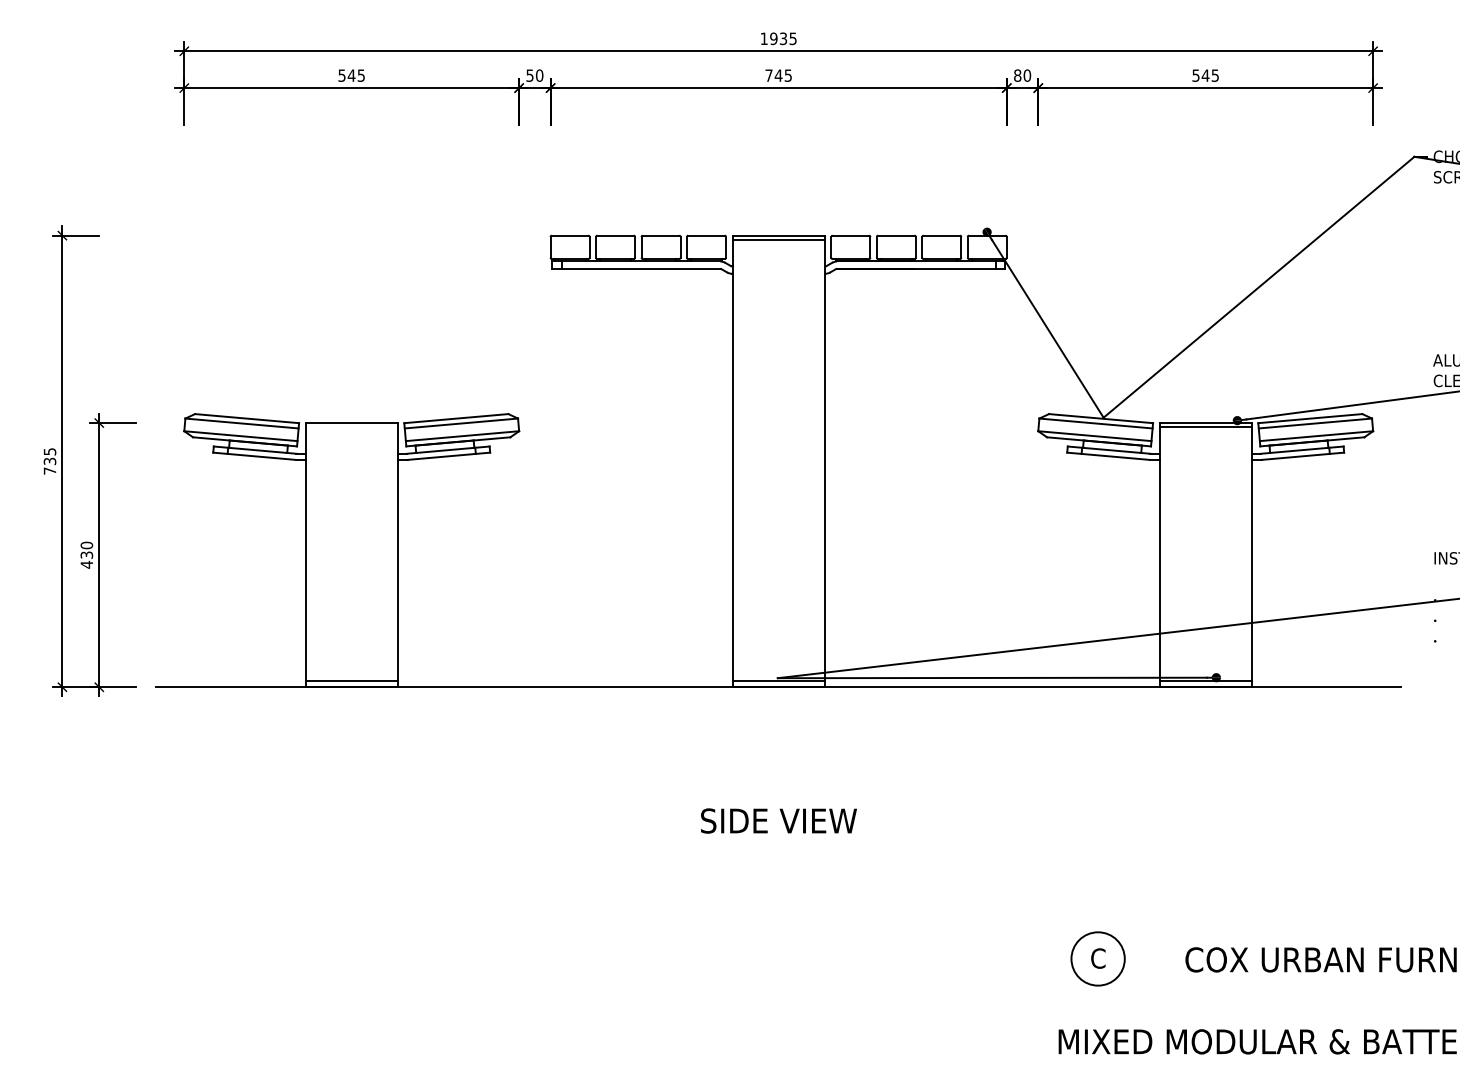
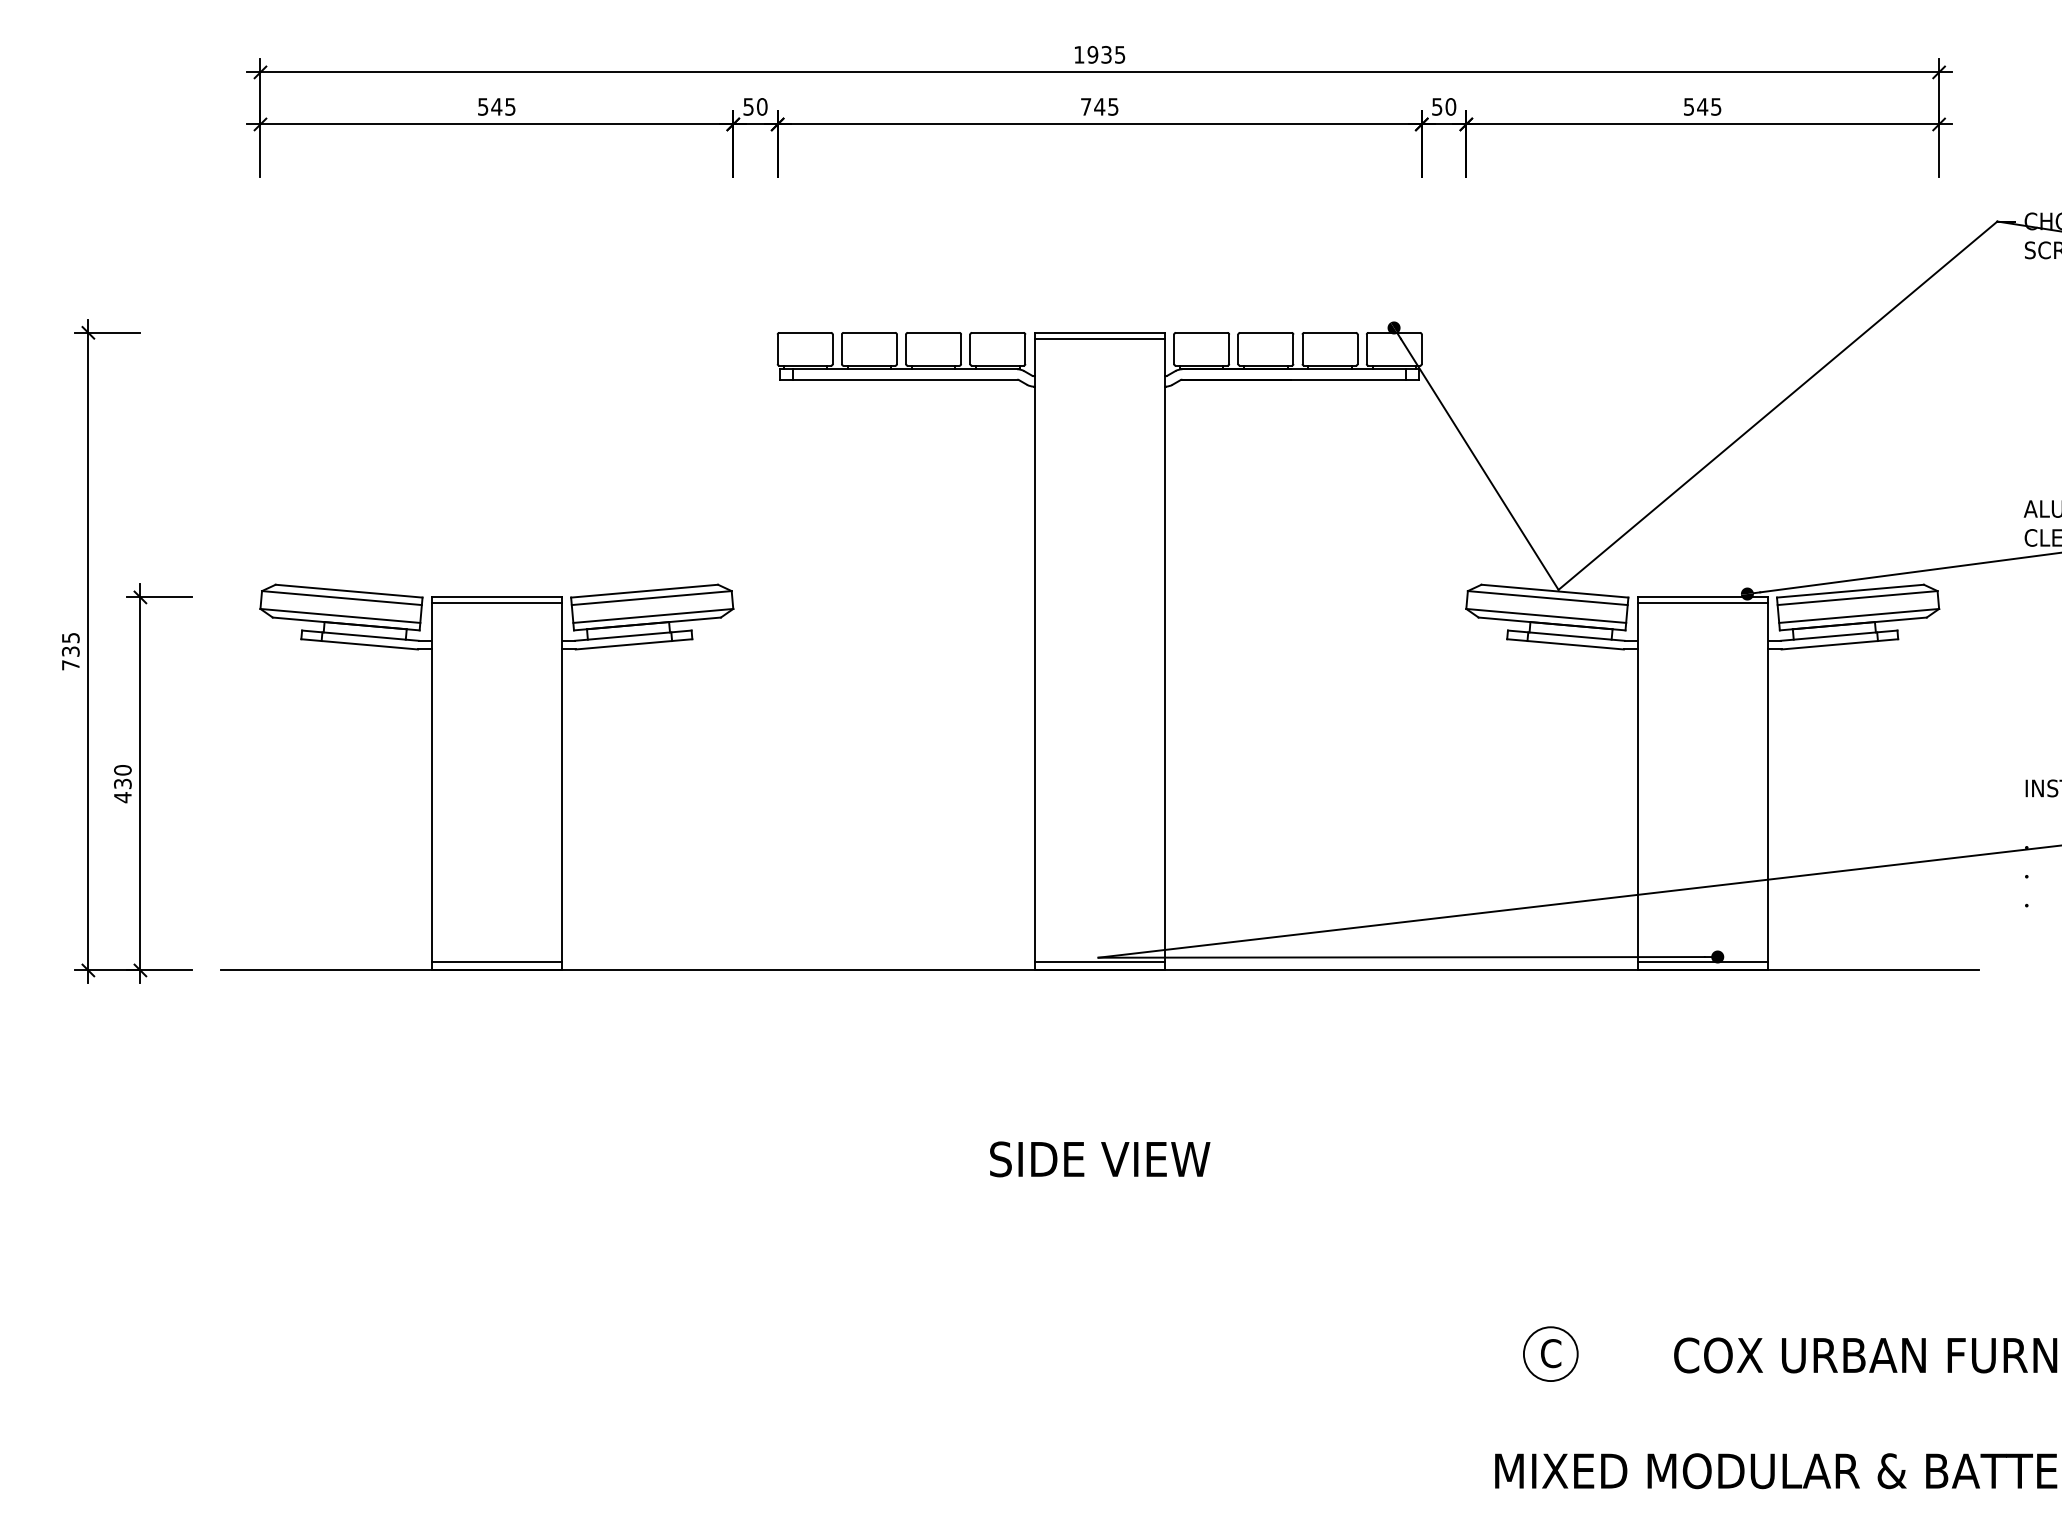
text: (1017, 75) -> (1437, 106), 80 -> 50
line: (351, 427) -> (496, 603), added
circle: (1097, 959) -> (1550, 1354), size x0.71

